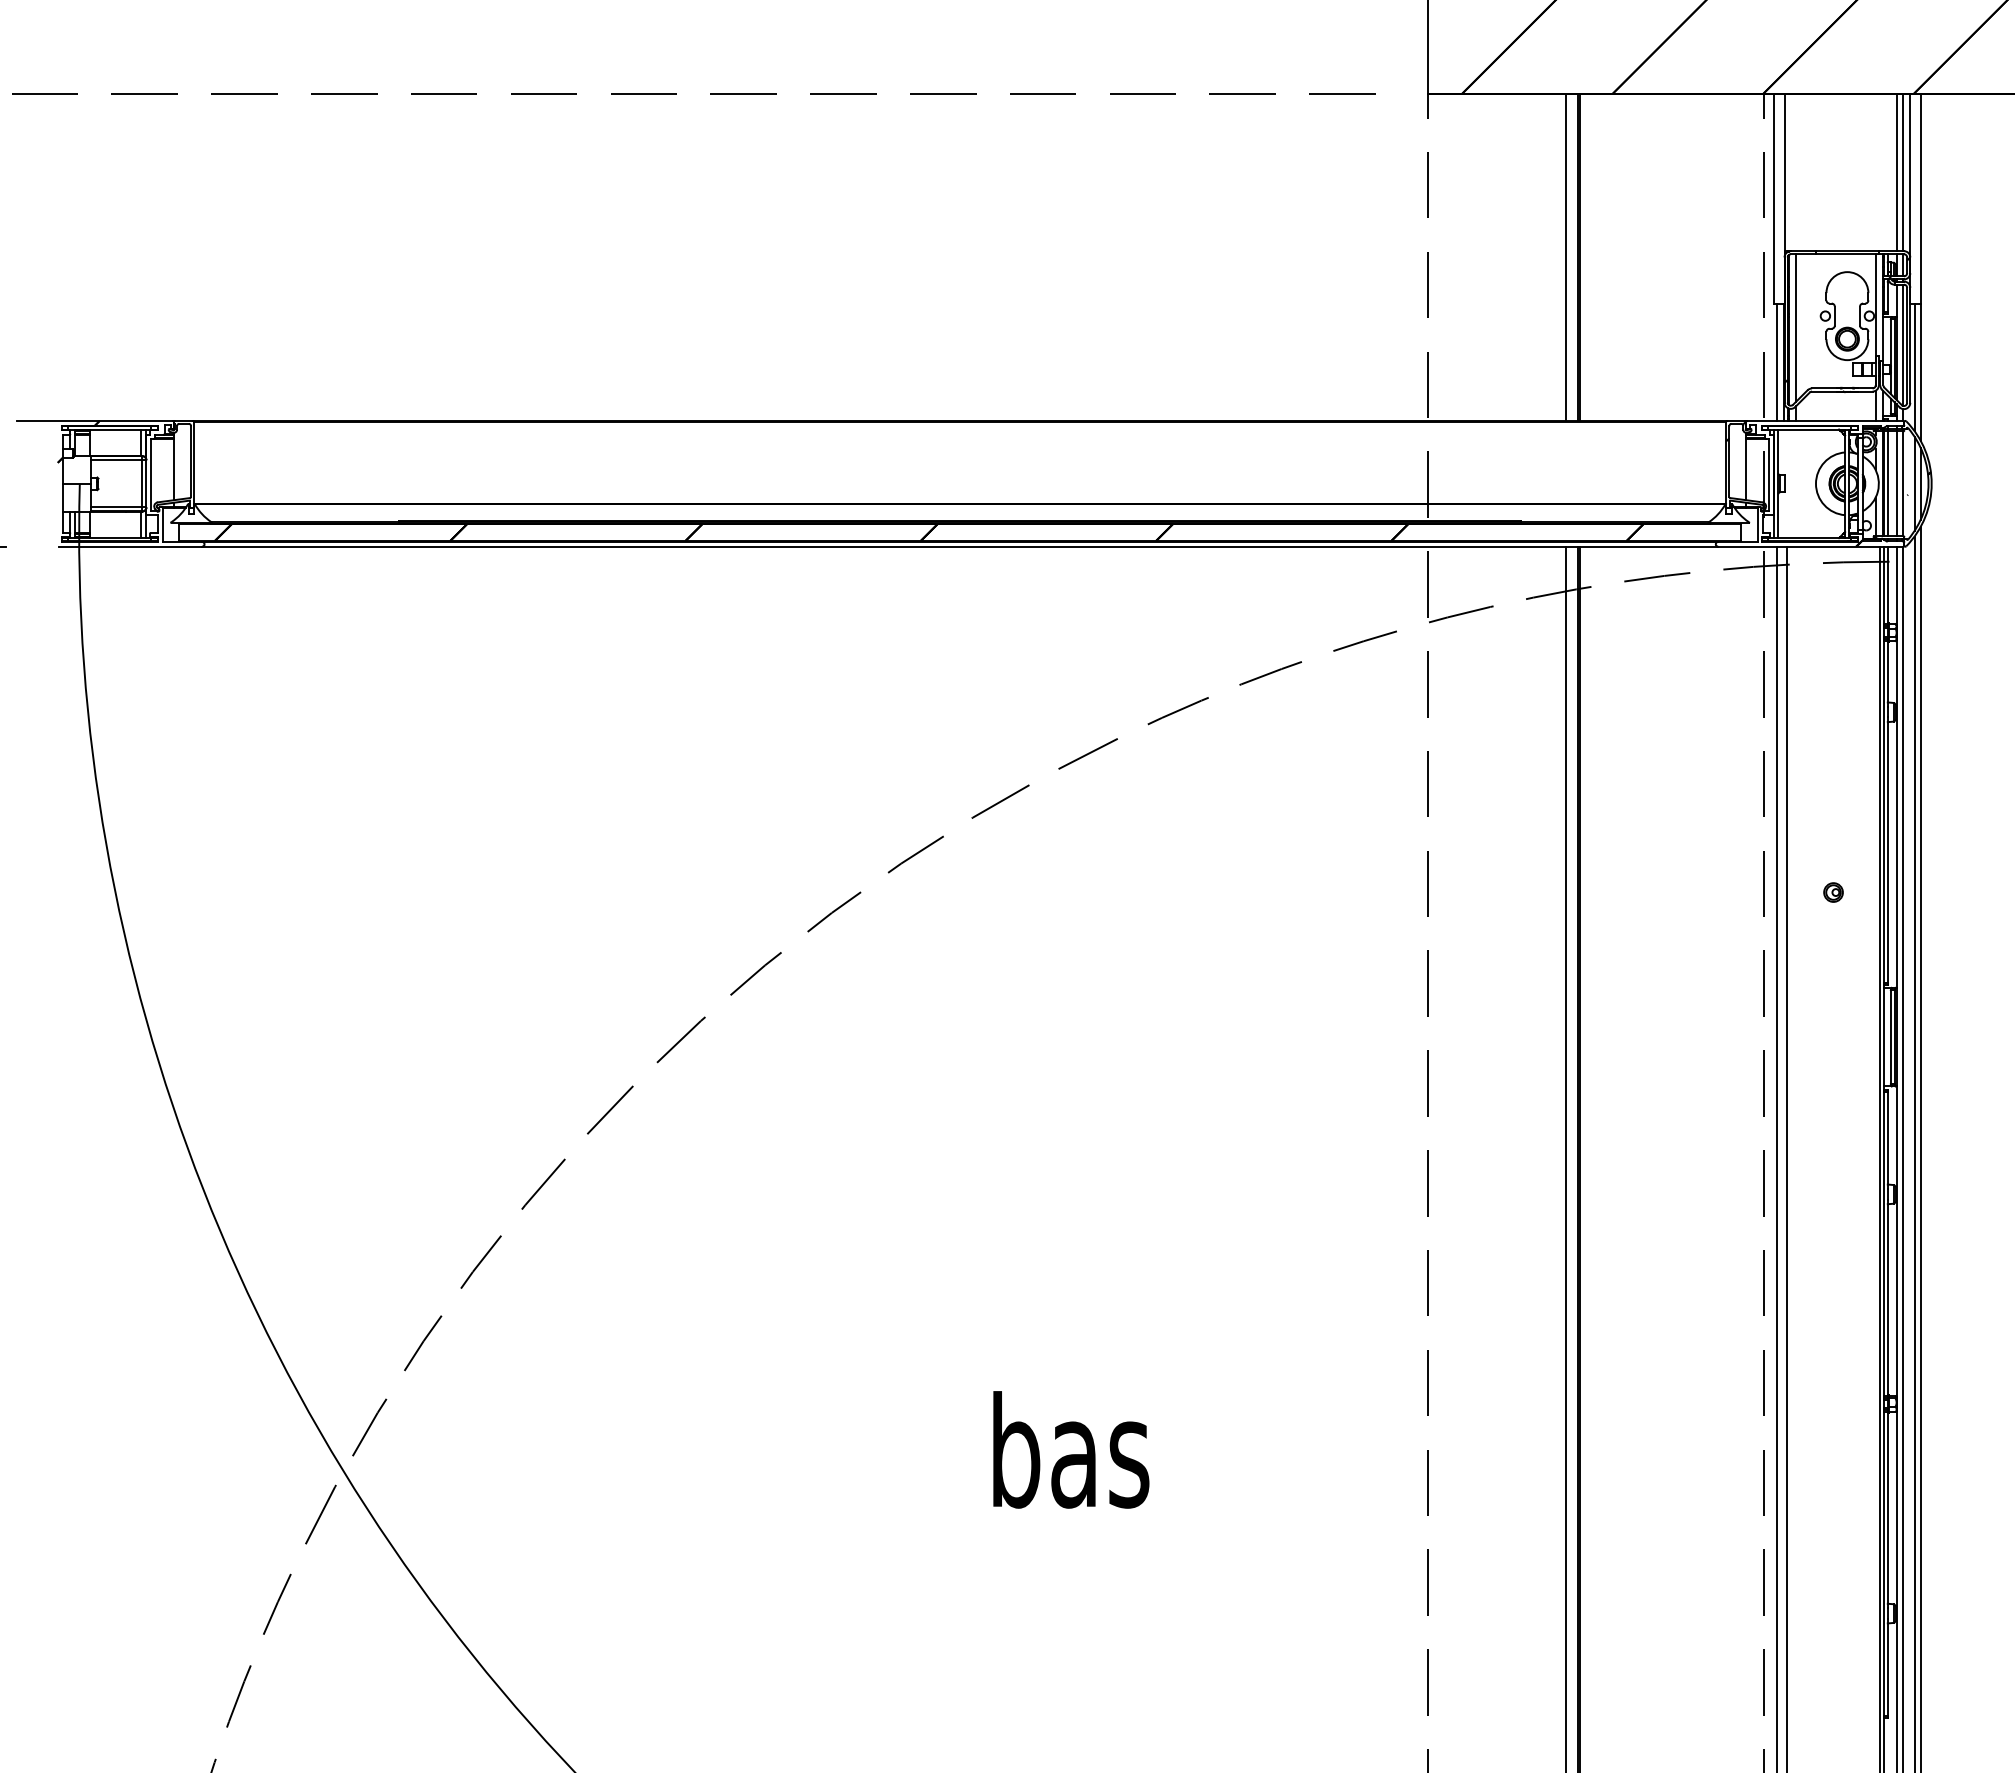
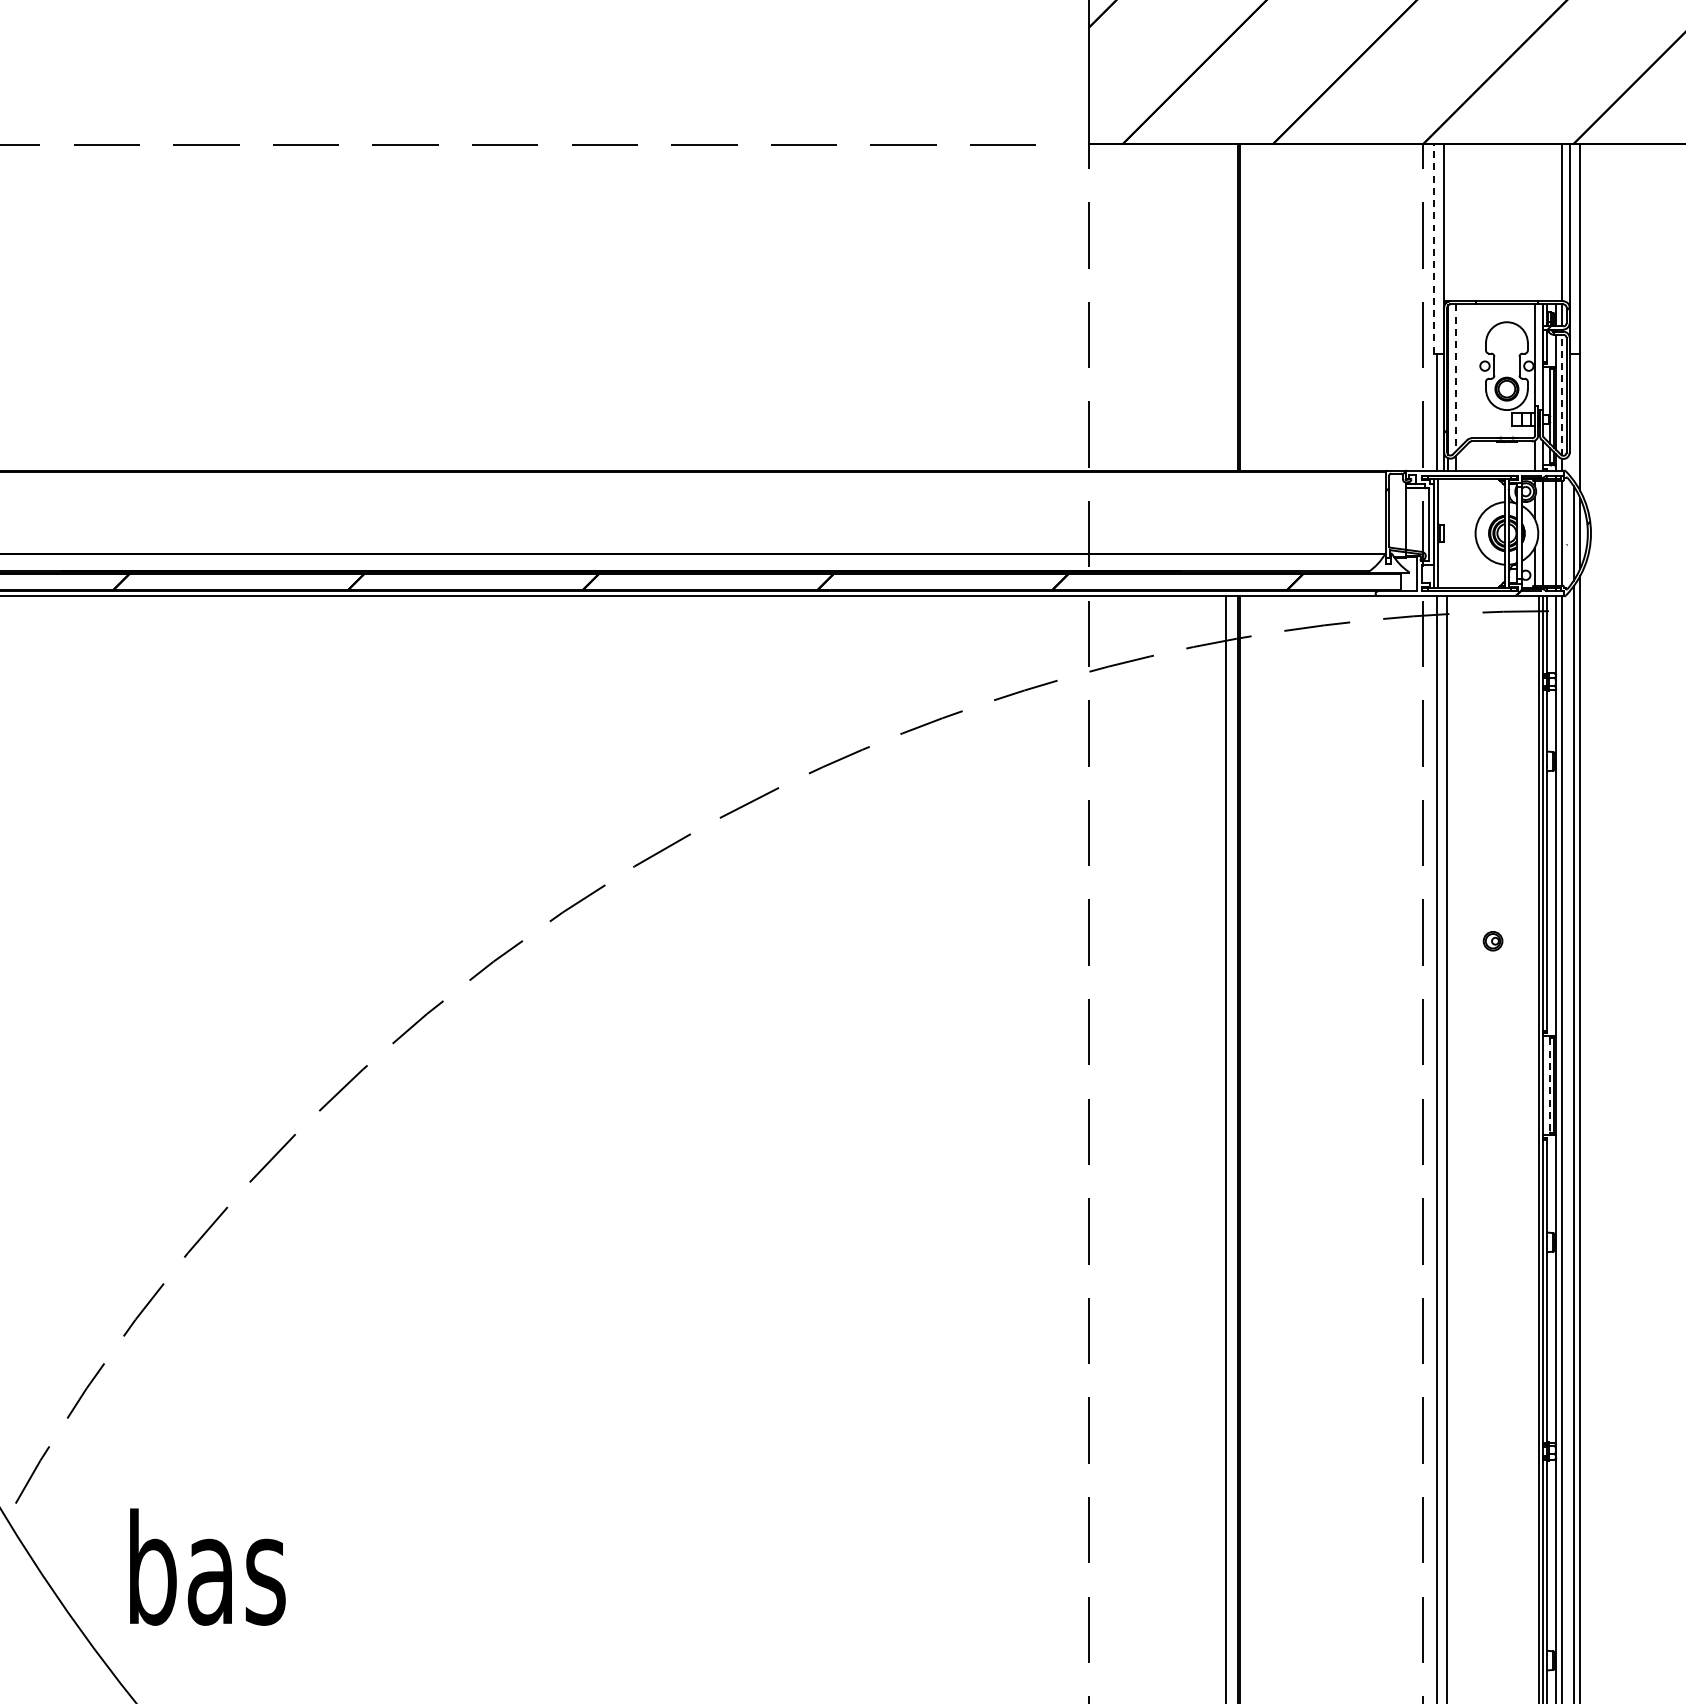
line: (1896, 172) -> (1555, 222), removed
line: (1774, 198) -> (1434, 248), solid -> dashed
line: (1566, 256) -> (1226, 306), removed
line: (1796, 327) -> (1456, 377), solid -> dashed
line: (1902, 345) -> (1561, 395), solid -> dashed
line: (1914, 367) -> (1573, 417), removed
line: (1887, 483) -> (1546, 533), removed
line: (1890, 1037) -> (1549, 1085), solid -> dashed
text: (1071, 1449) -> (208, 1566), moved

